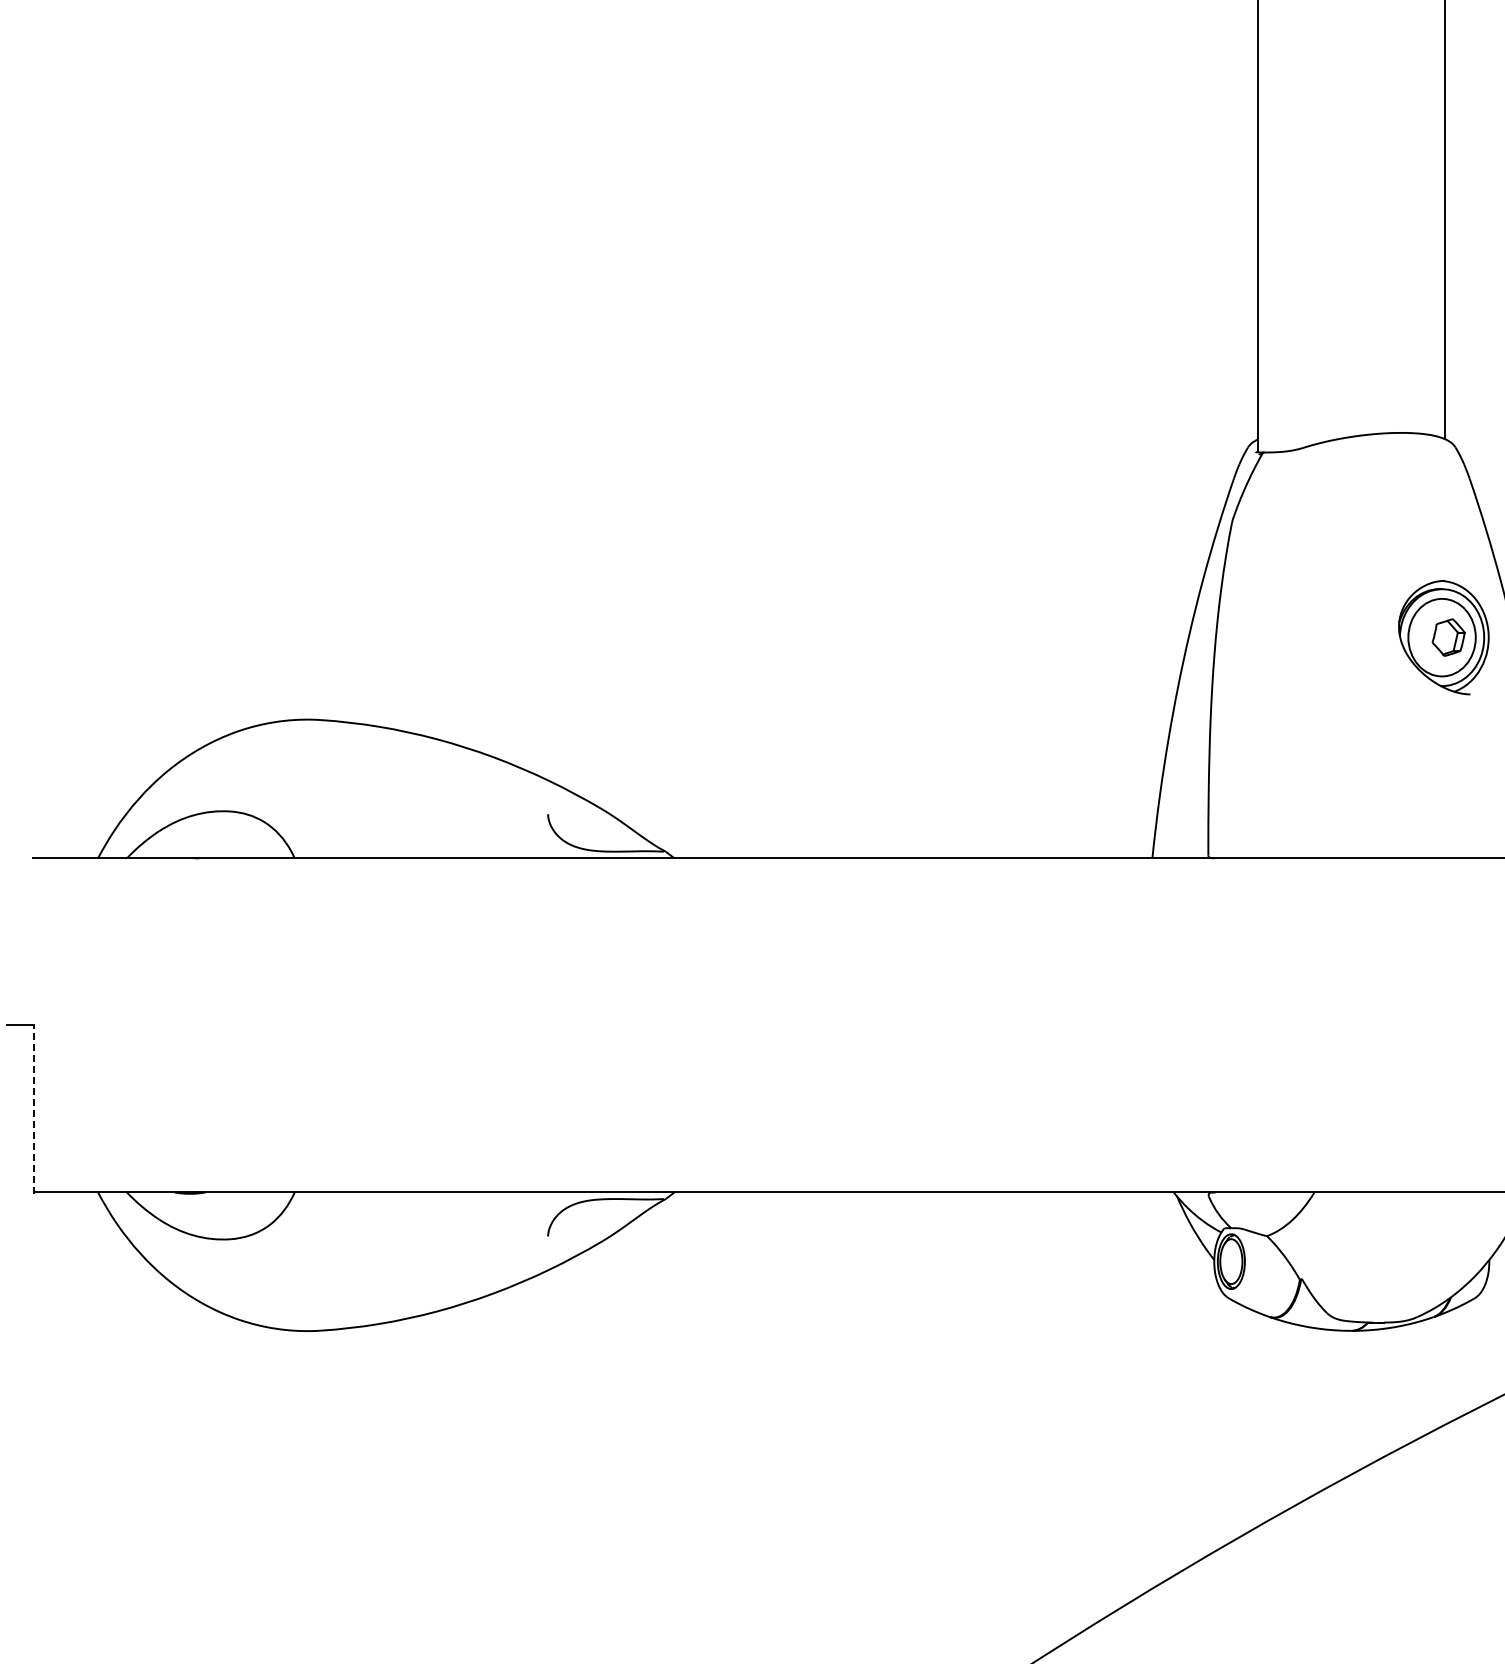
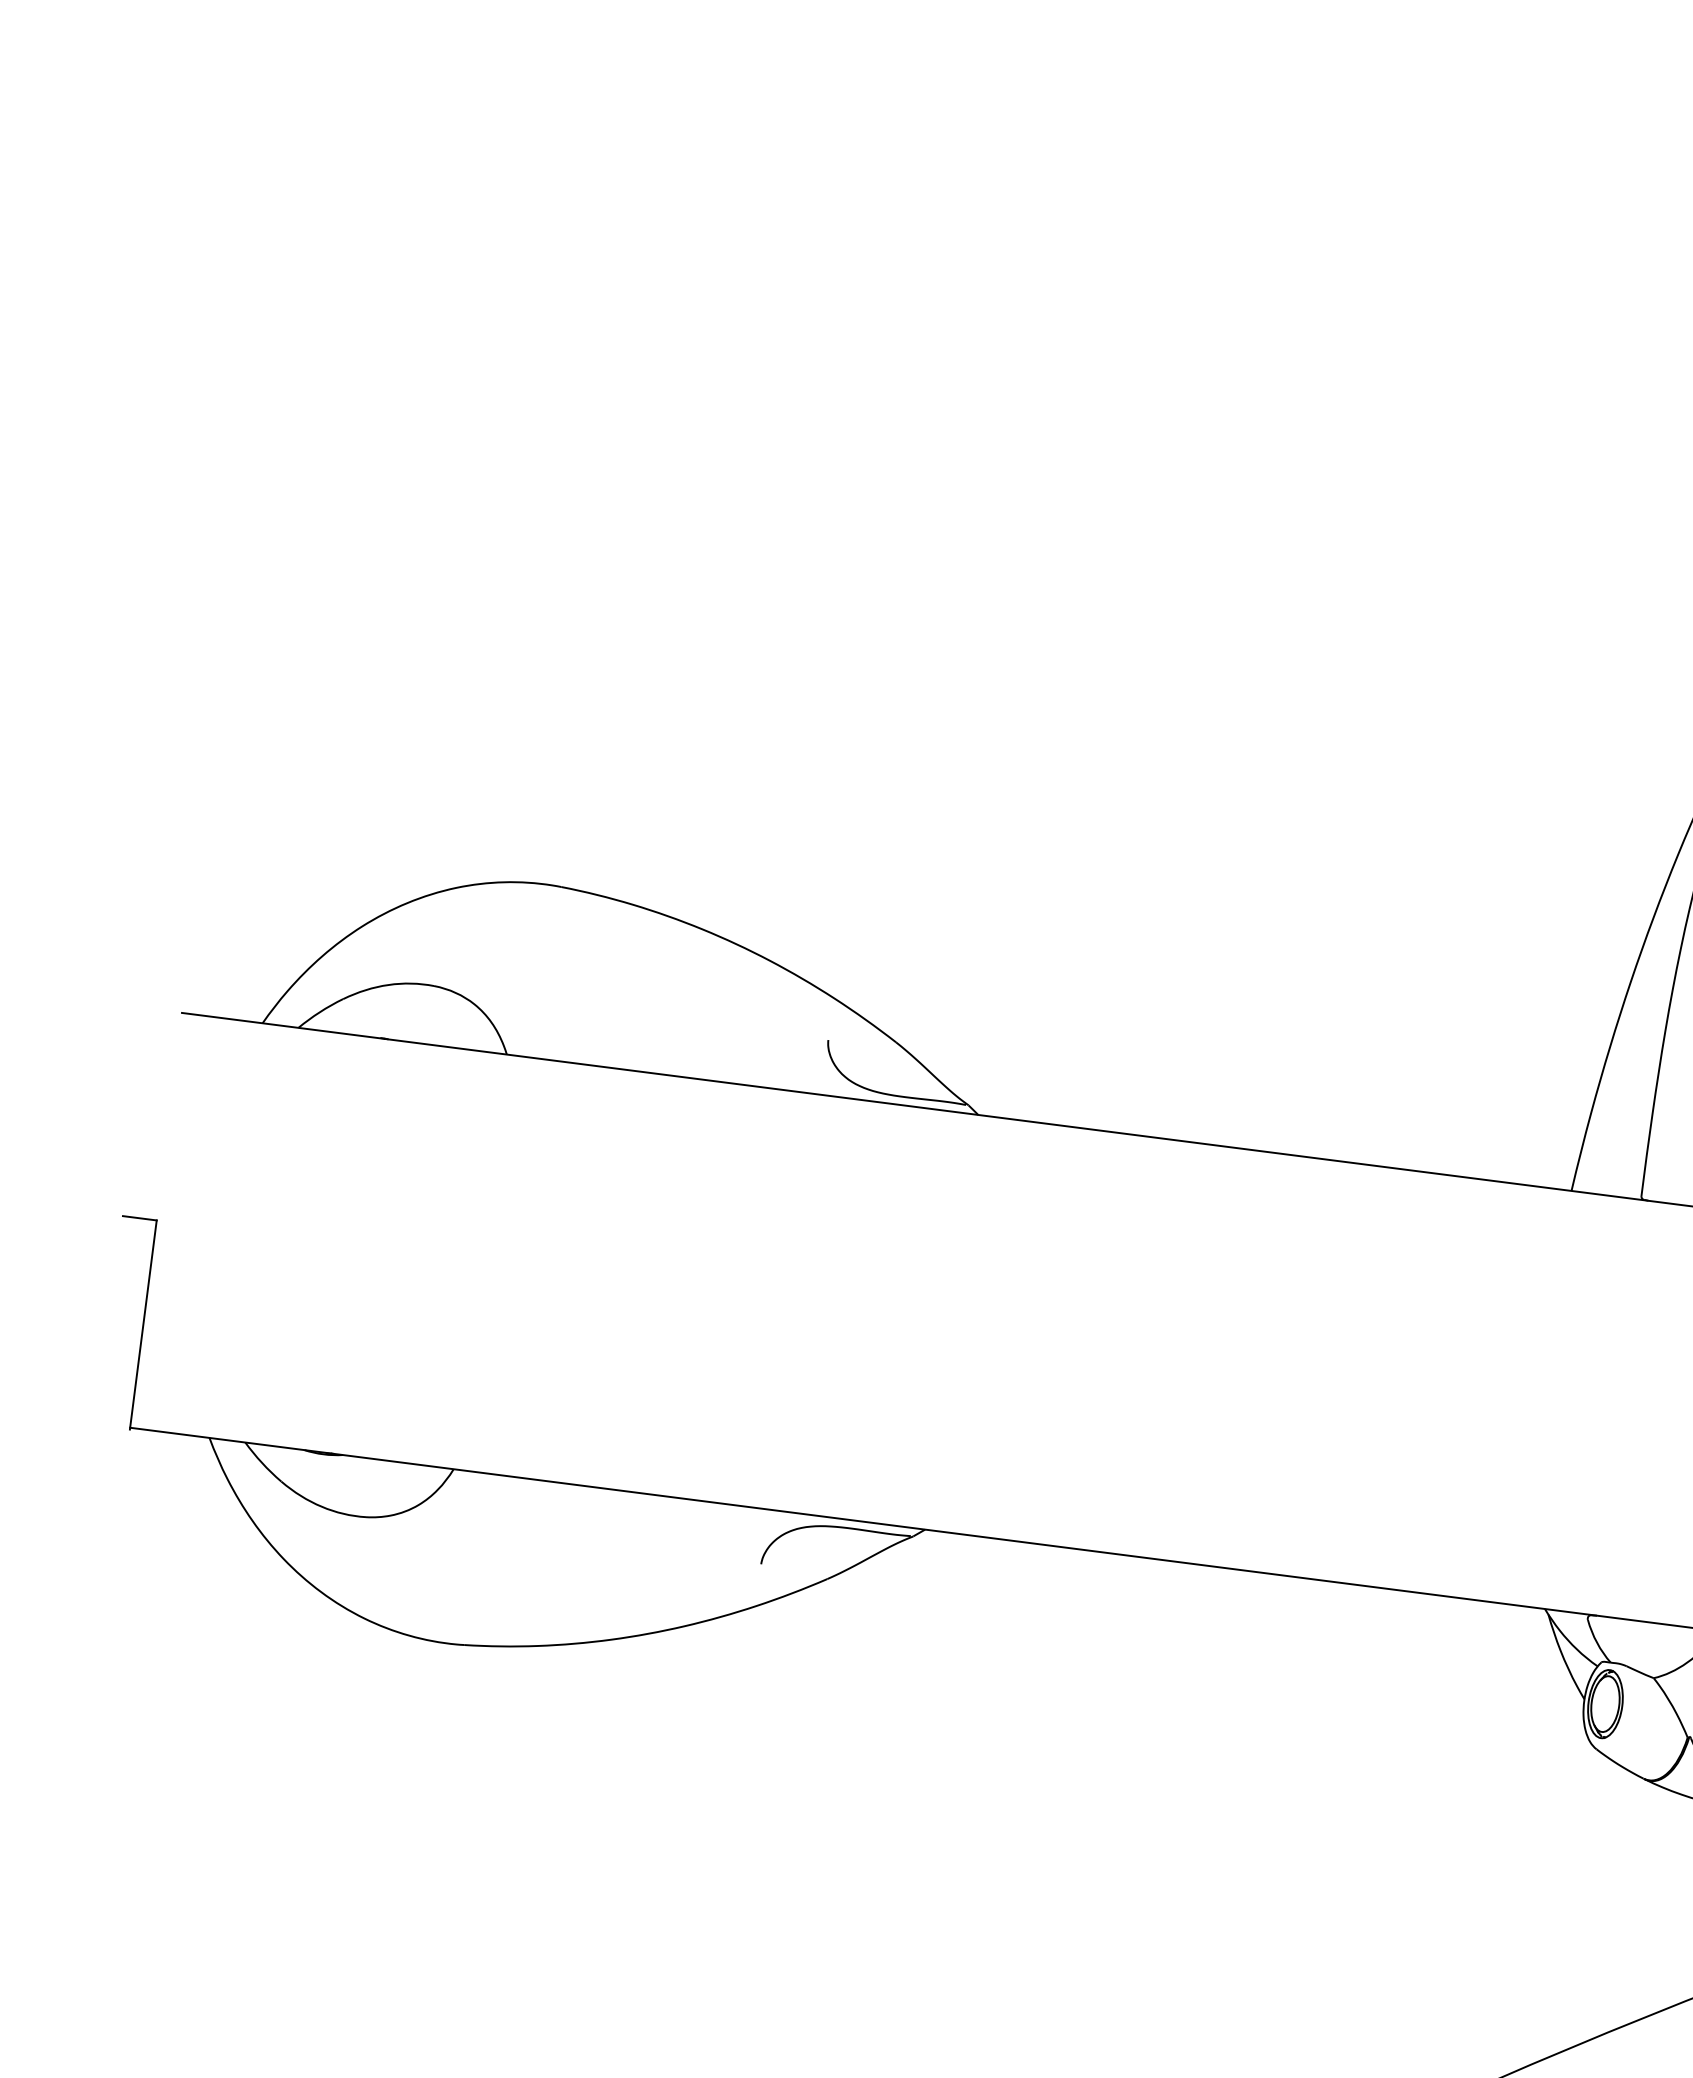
line: (34, 1109) -> (143, 1324), dashed -> solid

